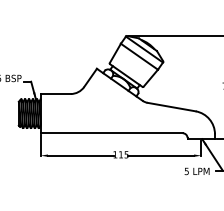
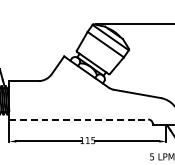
line: (111, 133) -> (78, 119), solid -> dashed

